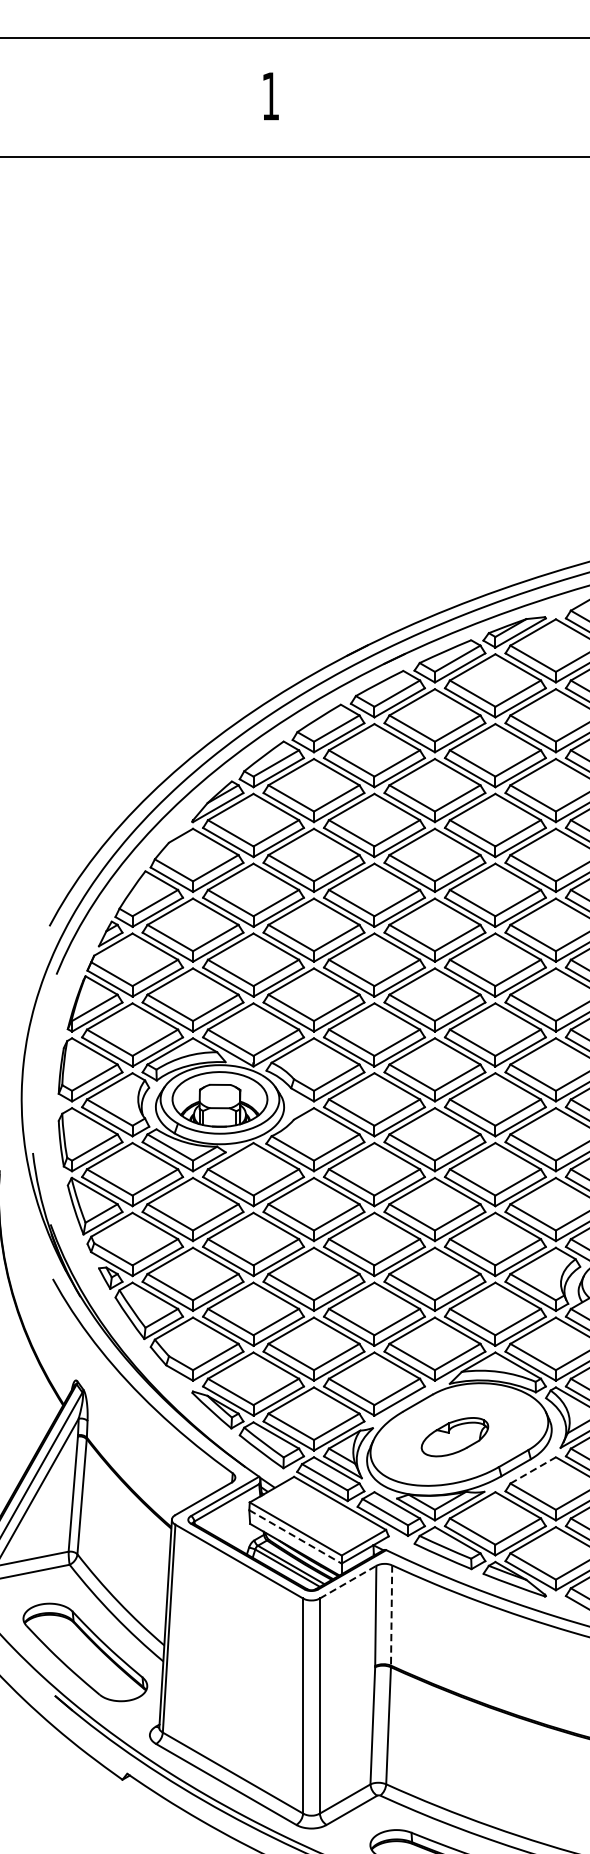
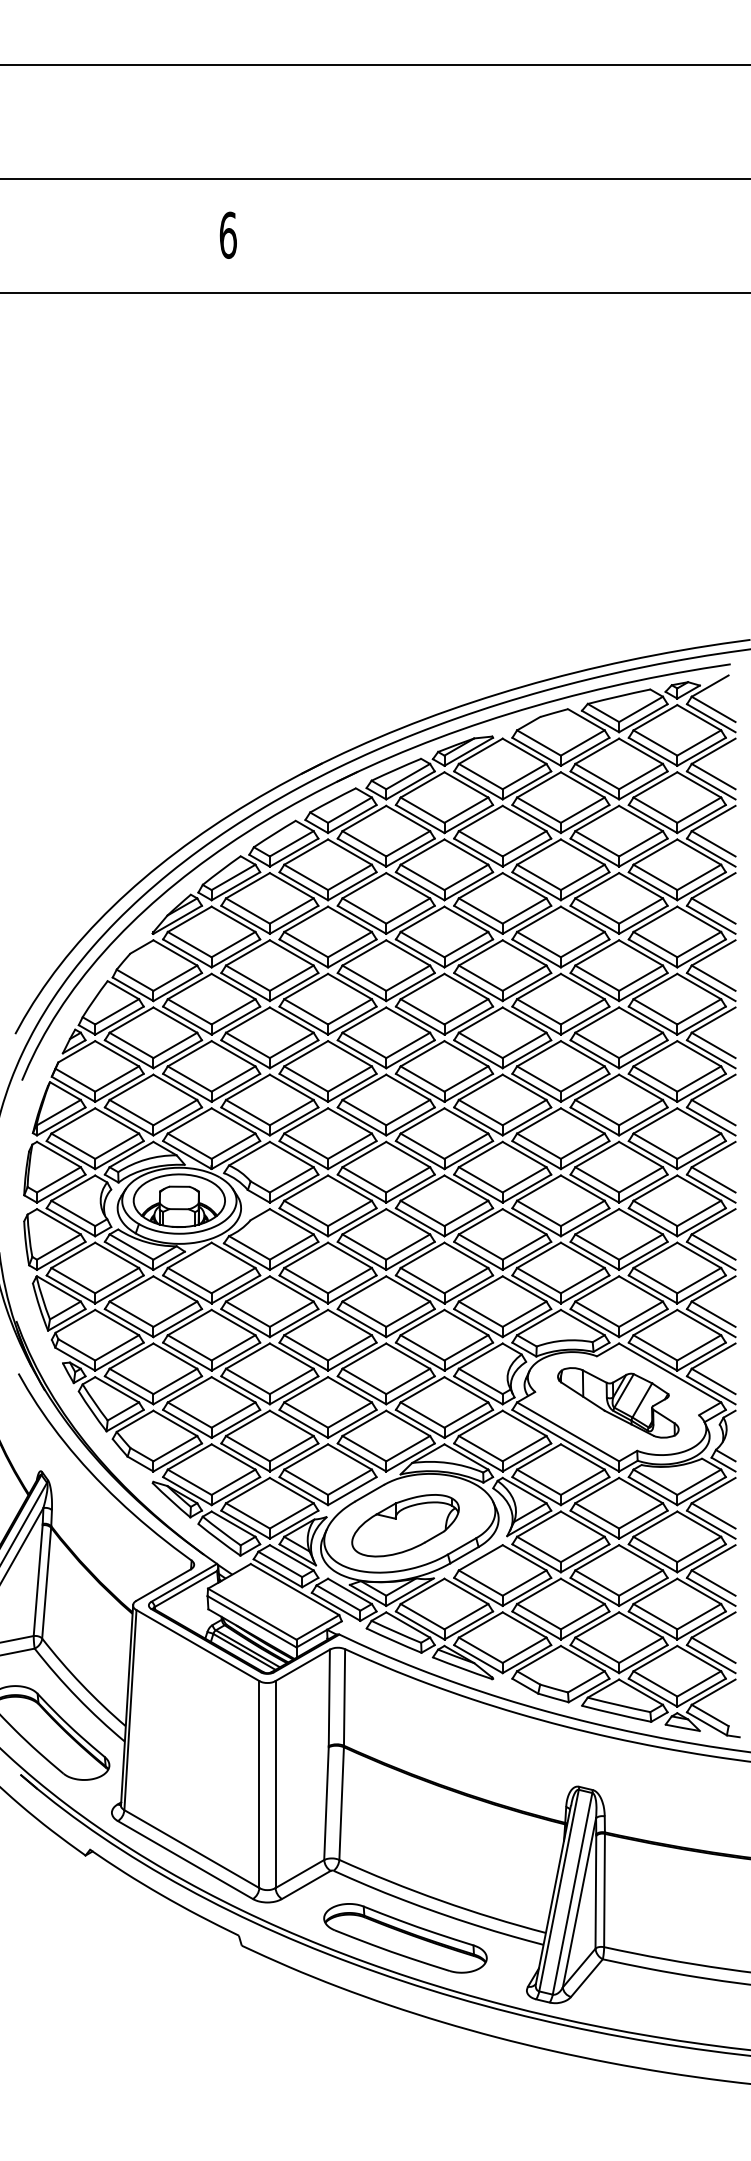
text: (269, 95) -> (227, 234), 1 -> 6
part: (454, 1436) -> (405, 1525), size x1.67
line: (533, 1470) -> (481, 1557), dashed -> solid
line: (295, 1537) -> (252, 1622), dashed -> solid
line: (348, 1582) -> (303, 1665), dashed -> solid
line: (391, 1615) -> (344, 1697), dashed -> solid

